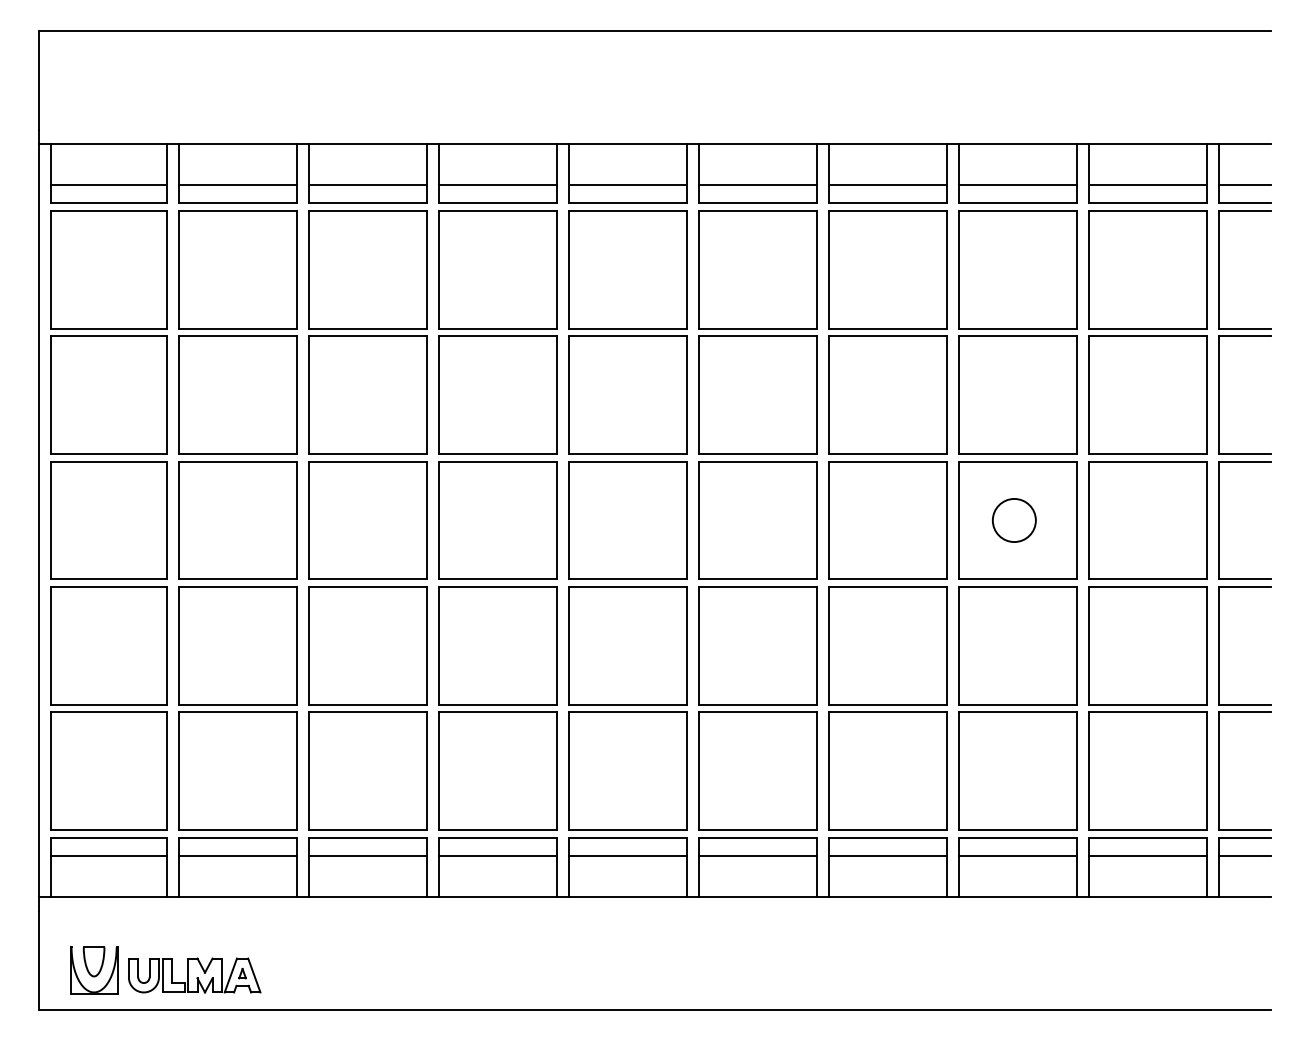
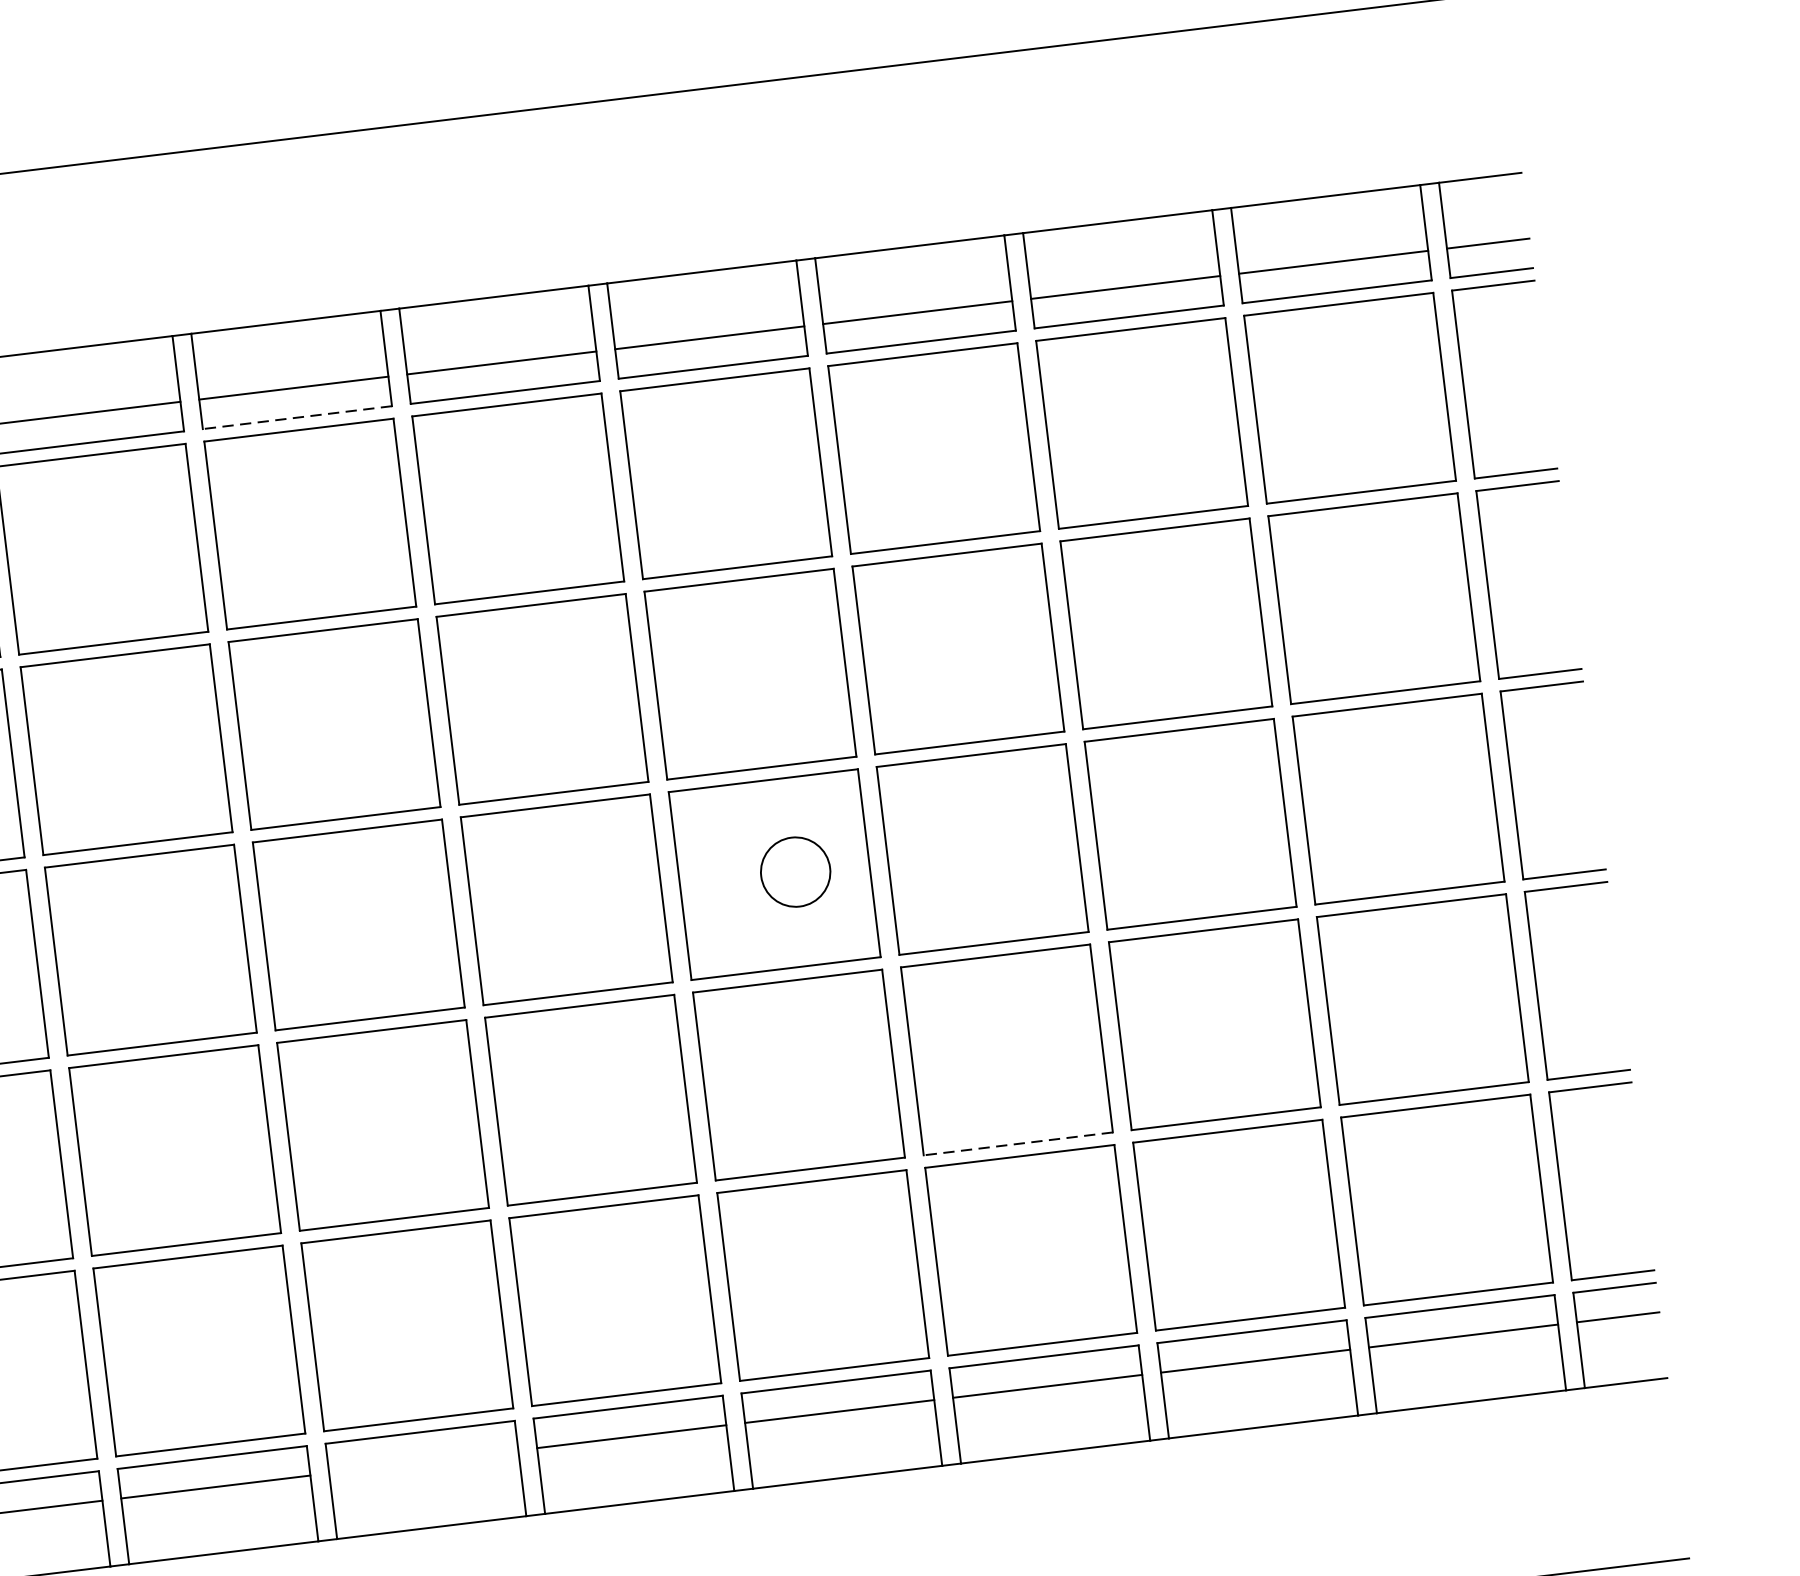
line: (497, 203) -> (296, 418), solid -> dashed
circle: (1014, 520) -> (795, 872), moved
line: (887, 704) -> (1017, 1143), solid -> dashed
line: (498, 856) -> (424, 1462), removed

